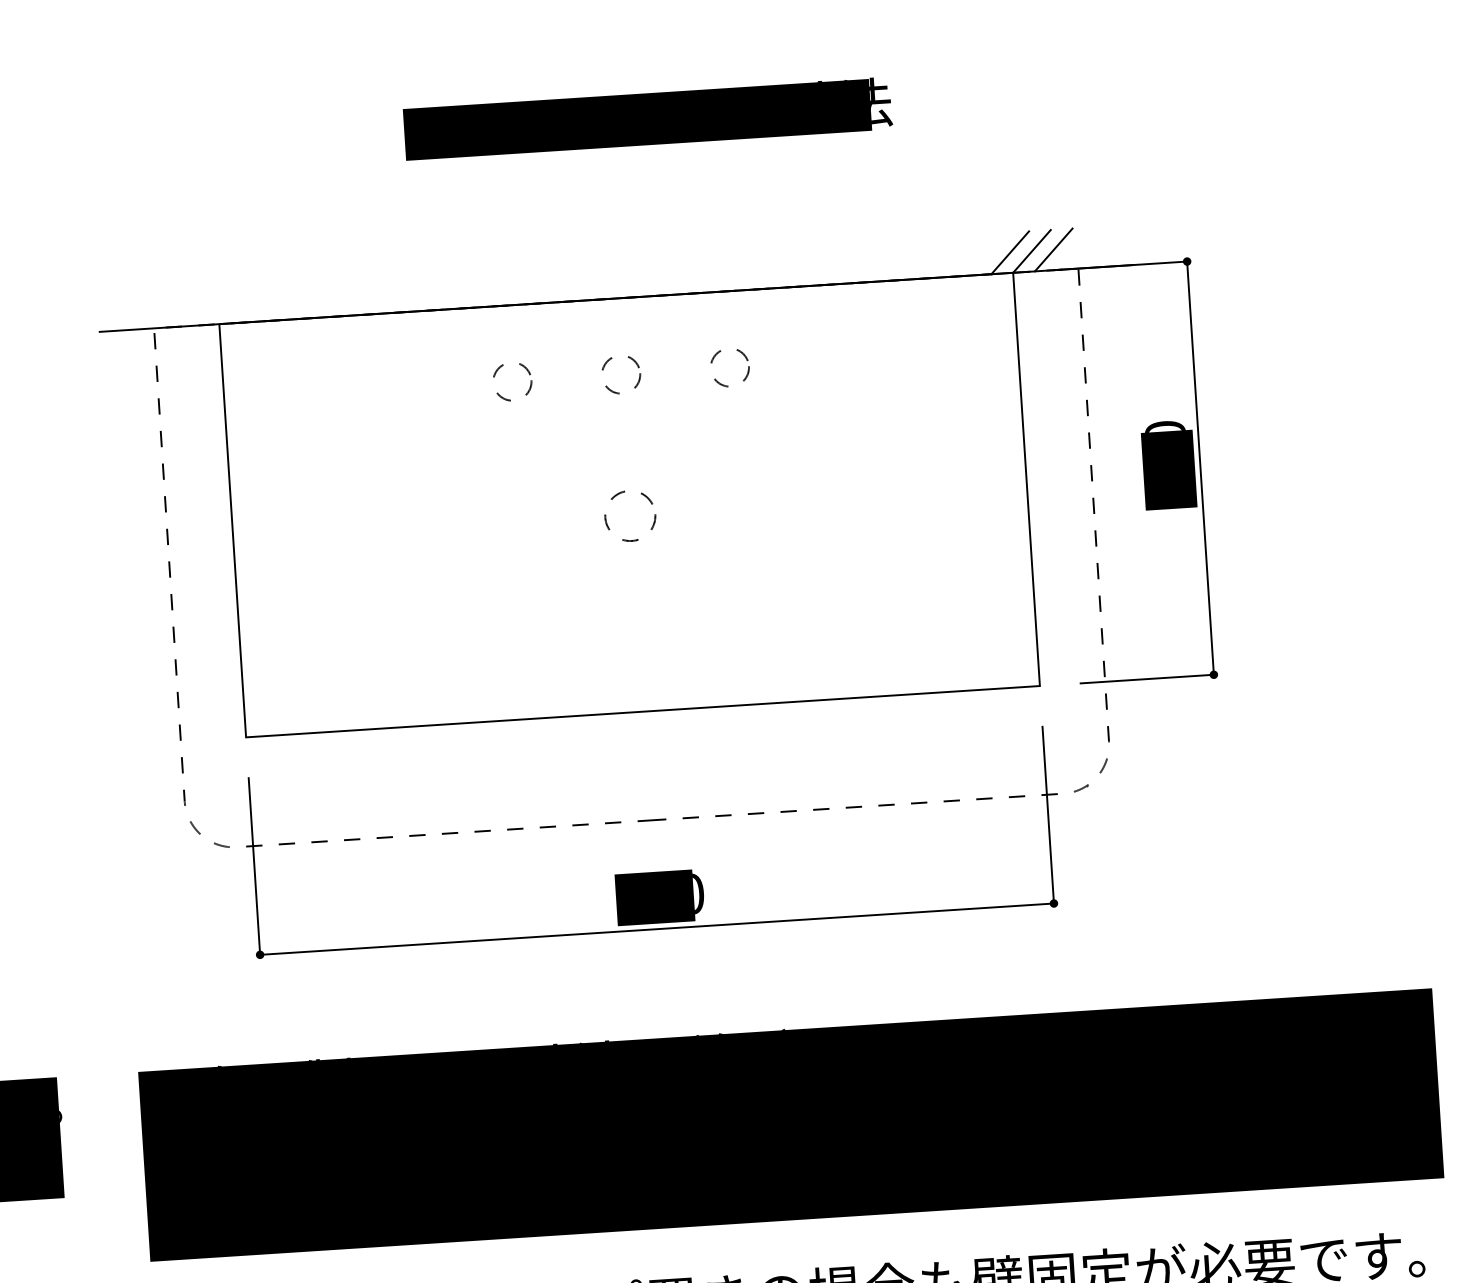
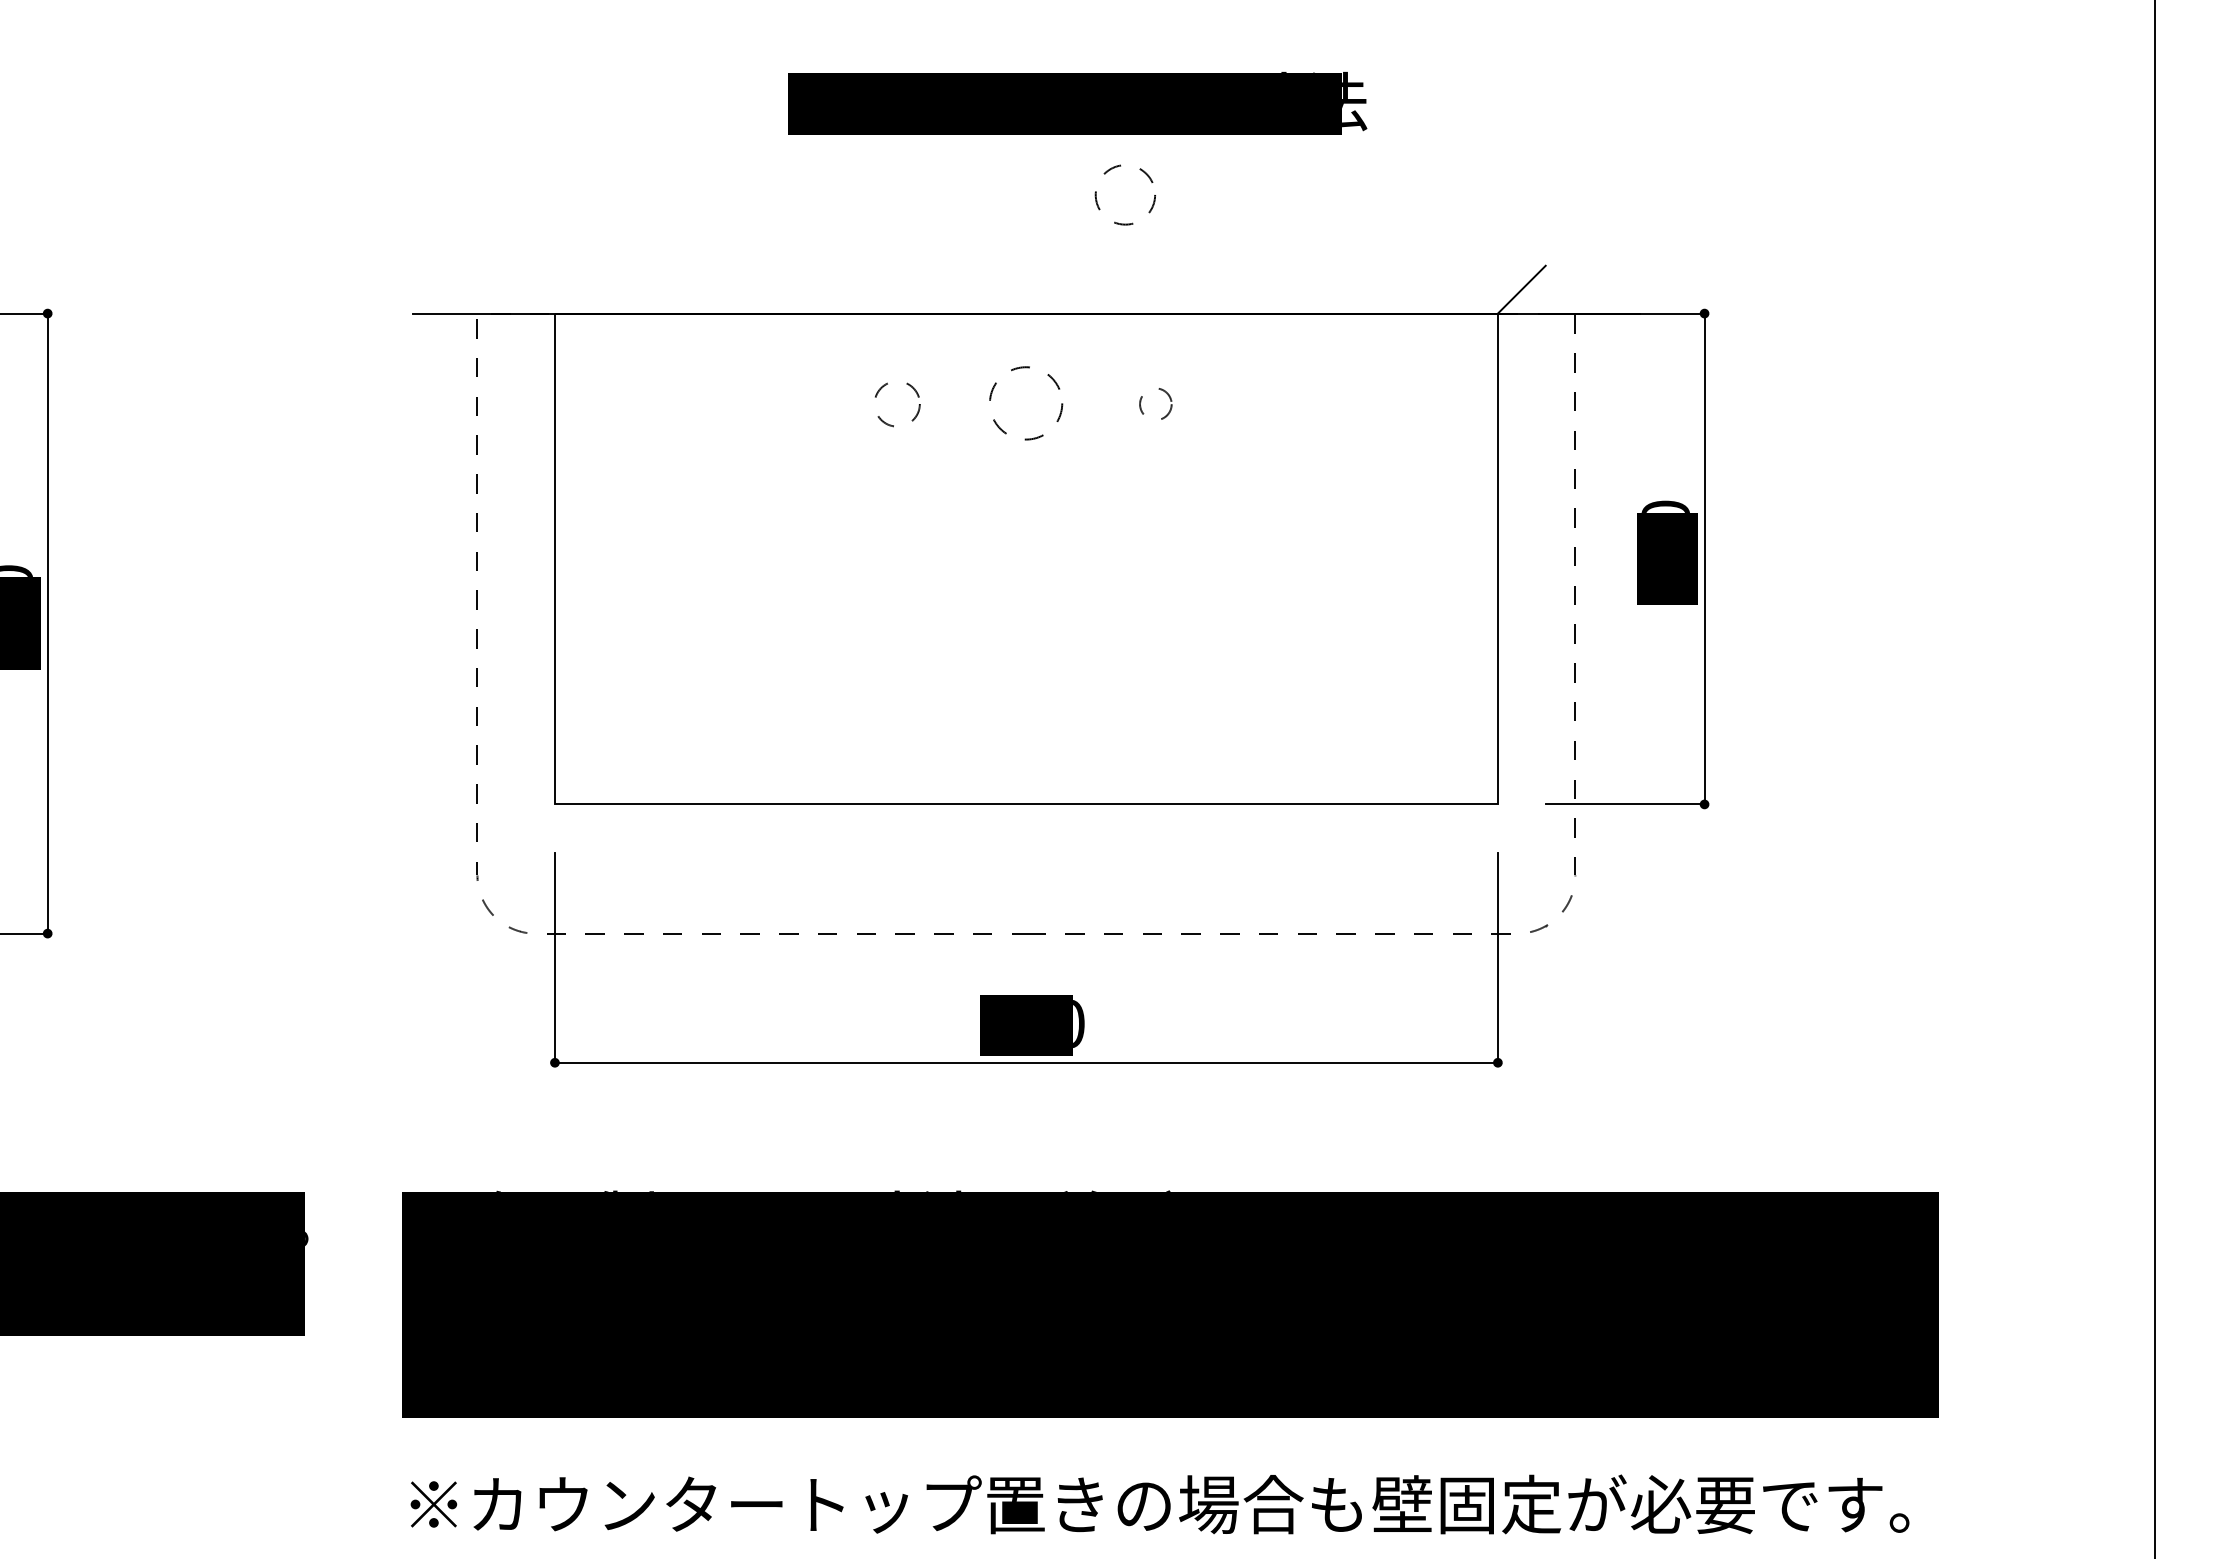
line: (1053, 249) -> (1547, 289), removed
line: (1009, 252) -> (1495, 289), removed
circle: (730, 367) -> (1156, 404), size x0.7
circle: (621, 375) -> (1026, 404), size x1.6
circle: (629, 515) -> (1124, 194), moved

